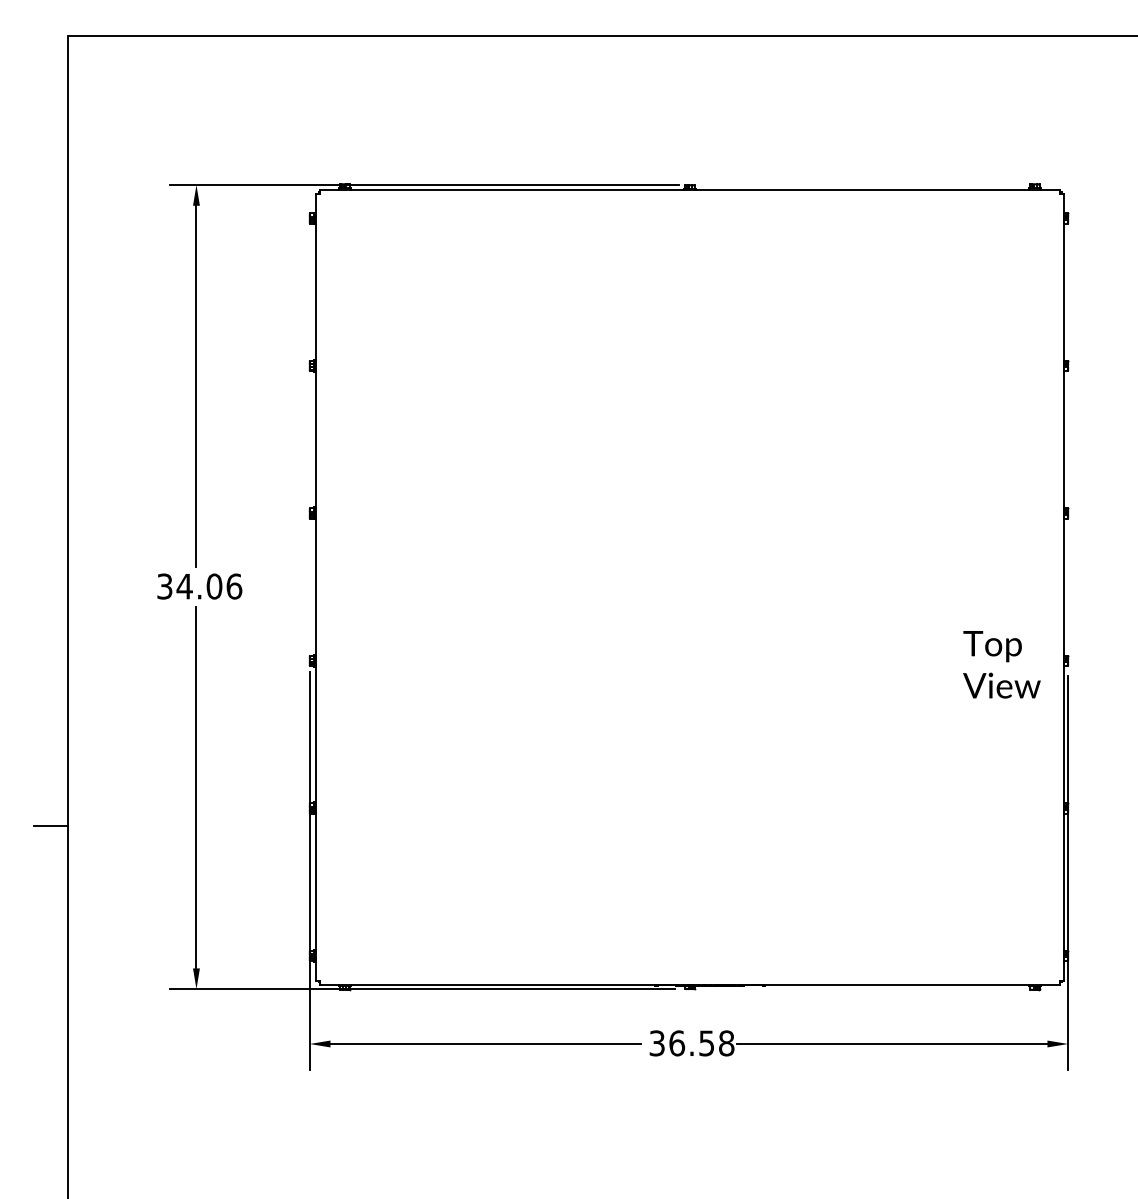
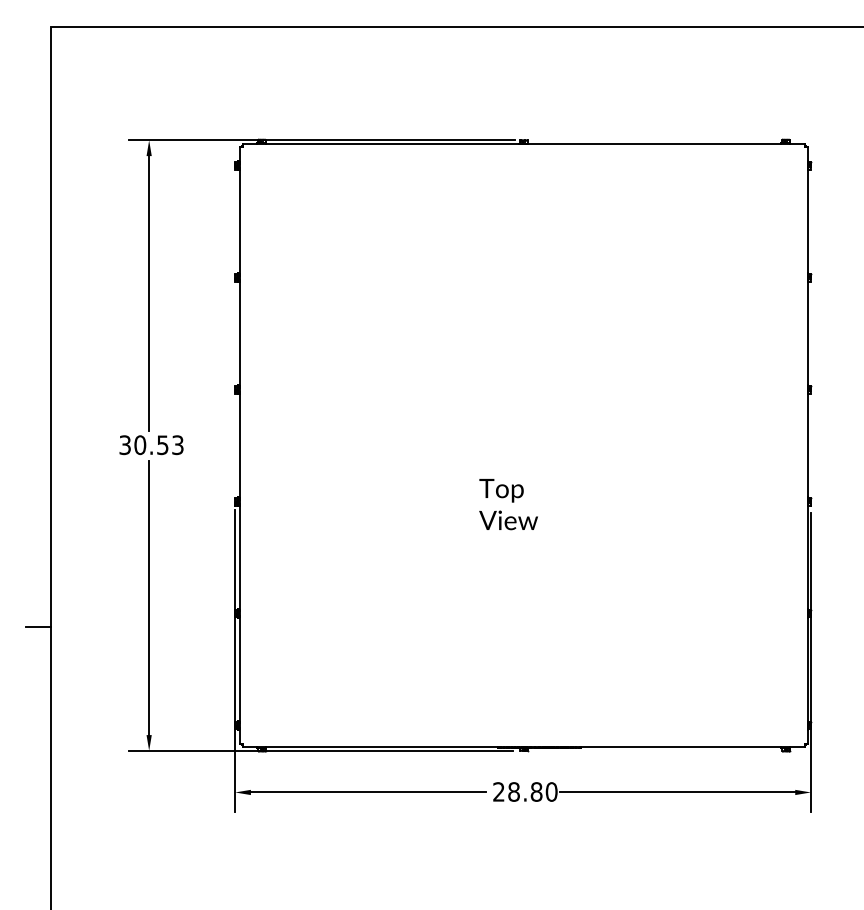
text: (209, 586) -> (159, 445), 34.06 -> 30.53
text: (1001, 664) -> (508, 504), moved
text: (691, 1043) -> (525, 792), 36.58 -> 28.80

